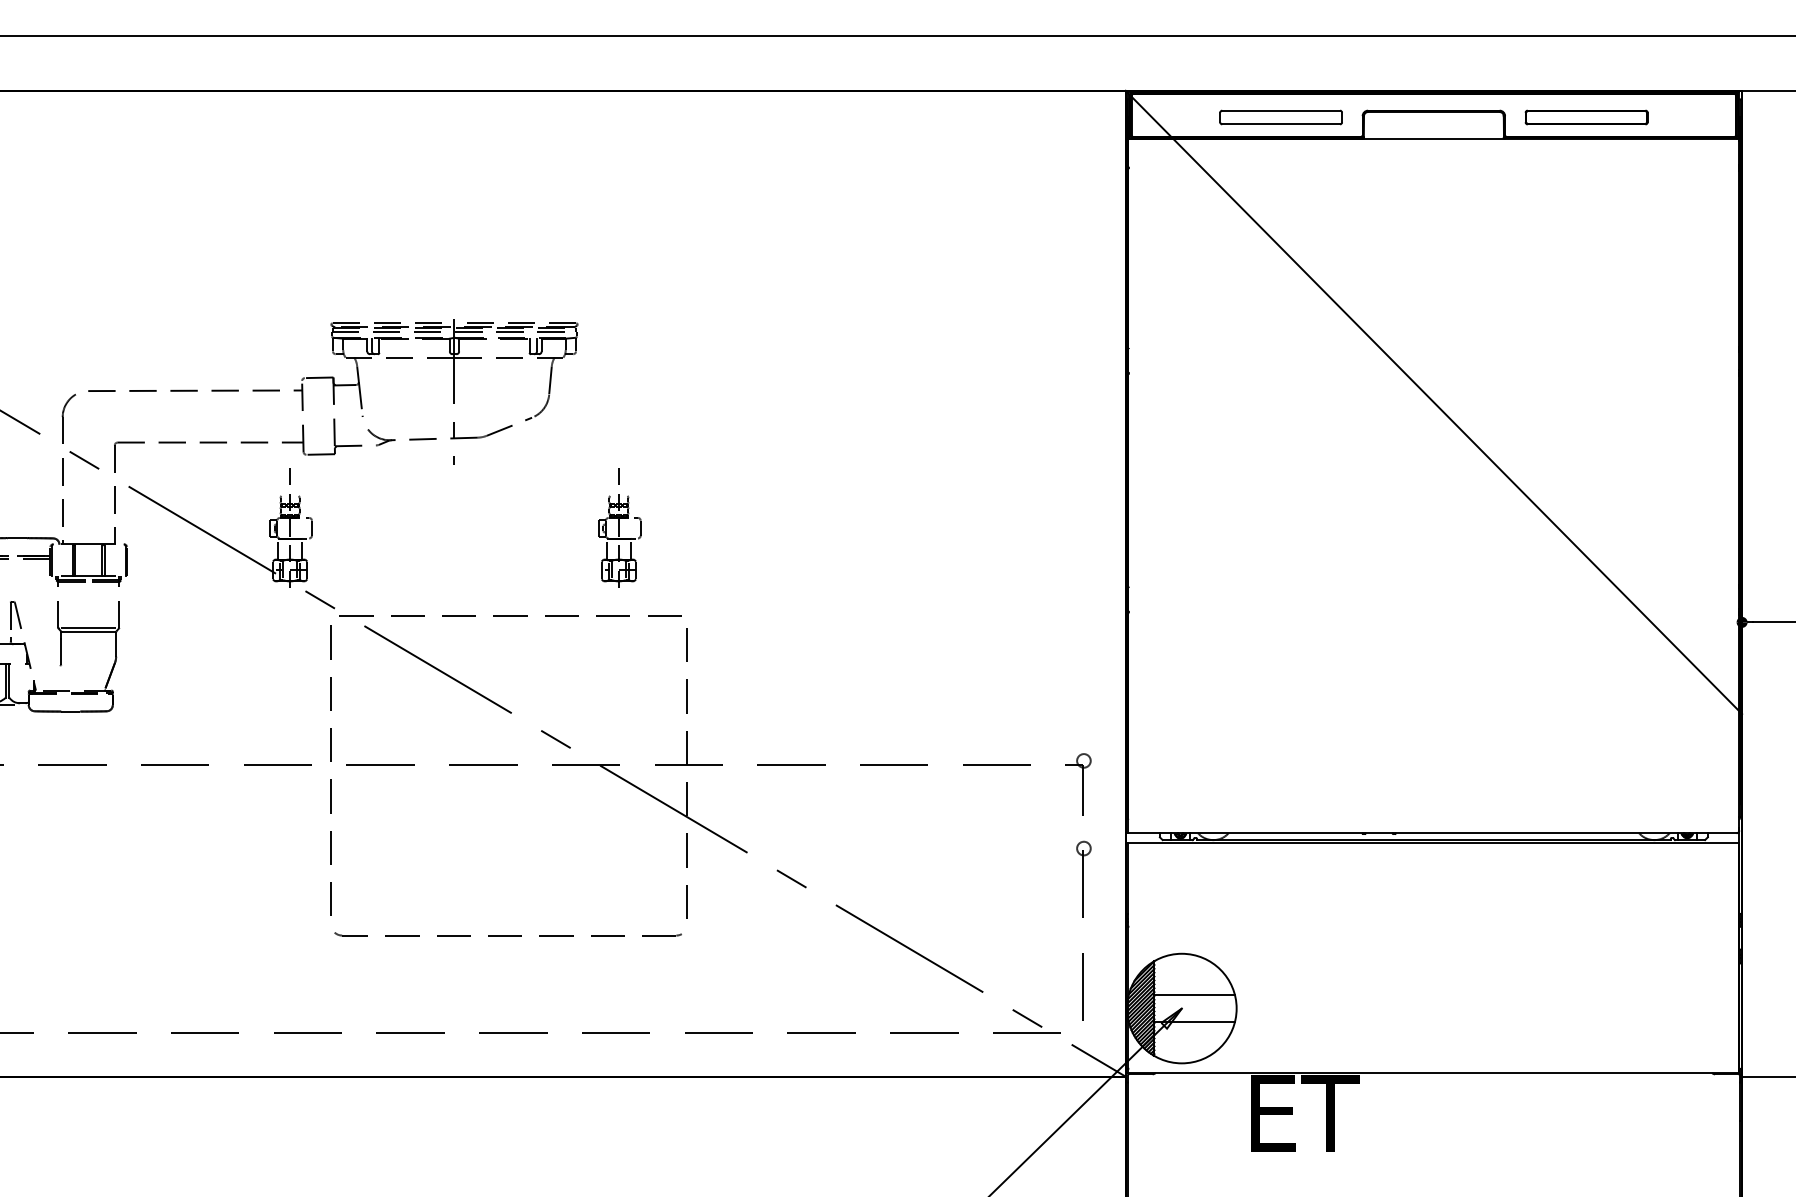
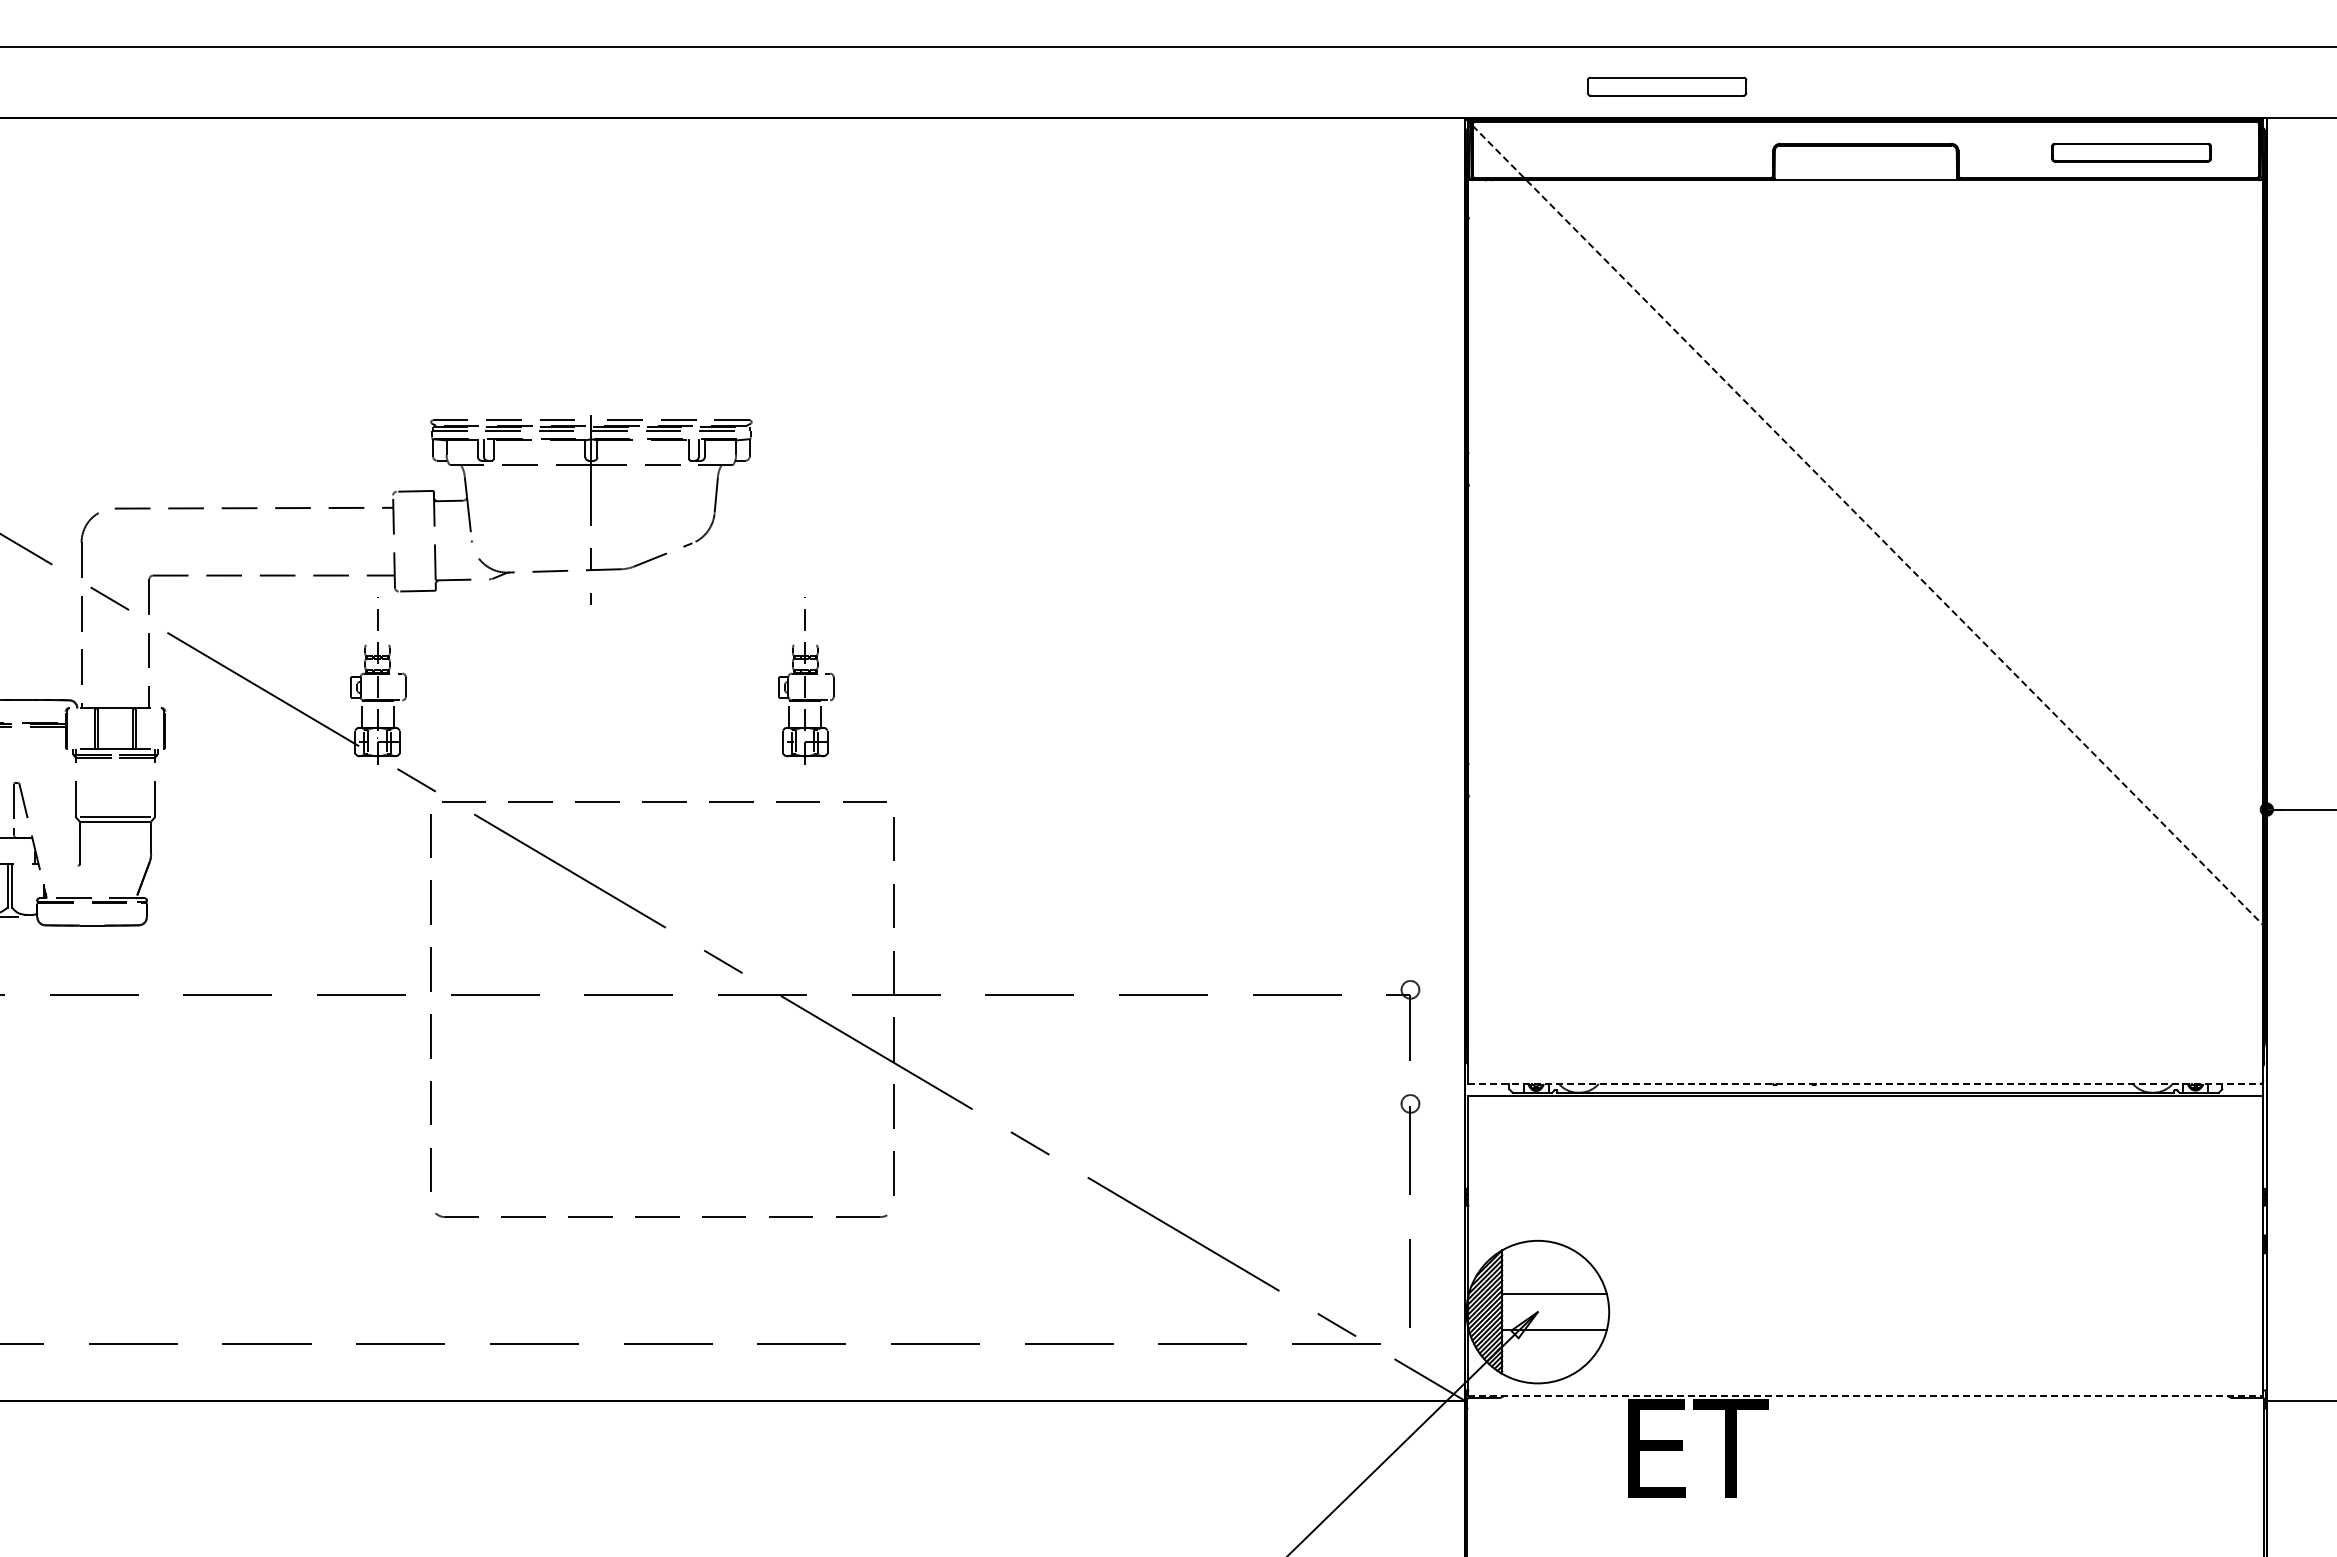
part: (1280, 117) -> (1666, 86), moved
part: (1586, 117) -> (2131, 152), moved
line: (1434, 402) -> (1866, 523), solid -> dashed
line: (1434, 832) -> (1866, 1083), solid -> dashed
line: (1434, 1072) -> (1866, 1395), solid -> dashed

